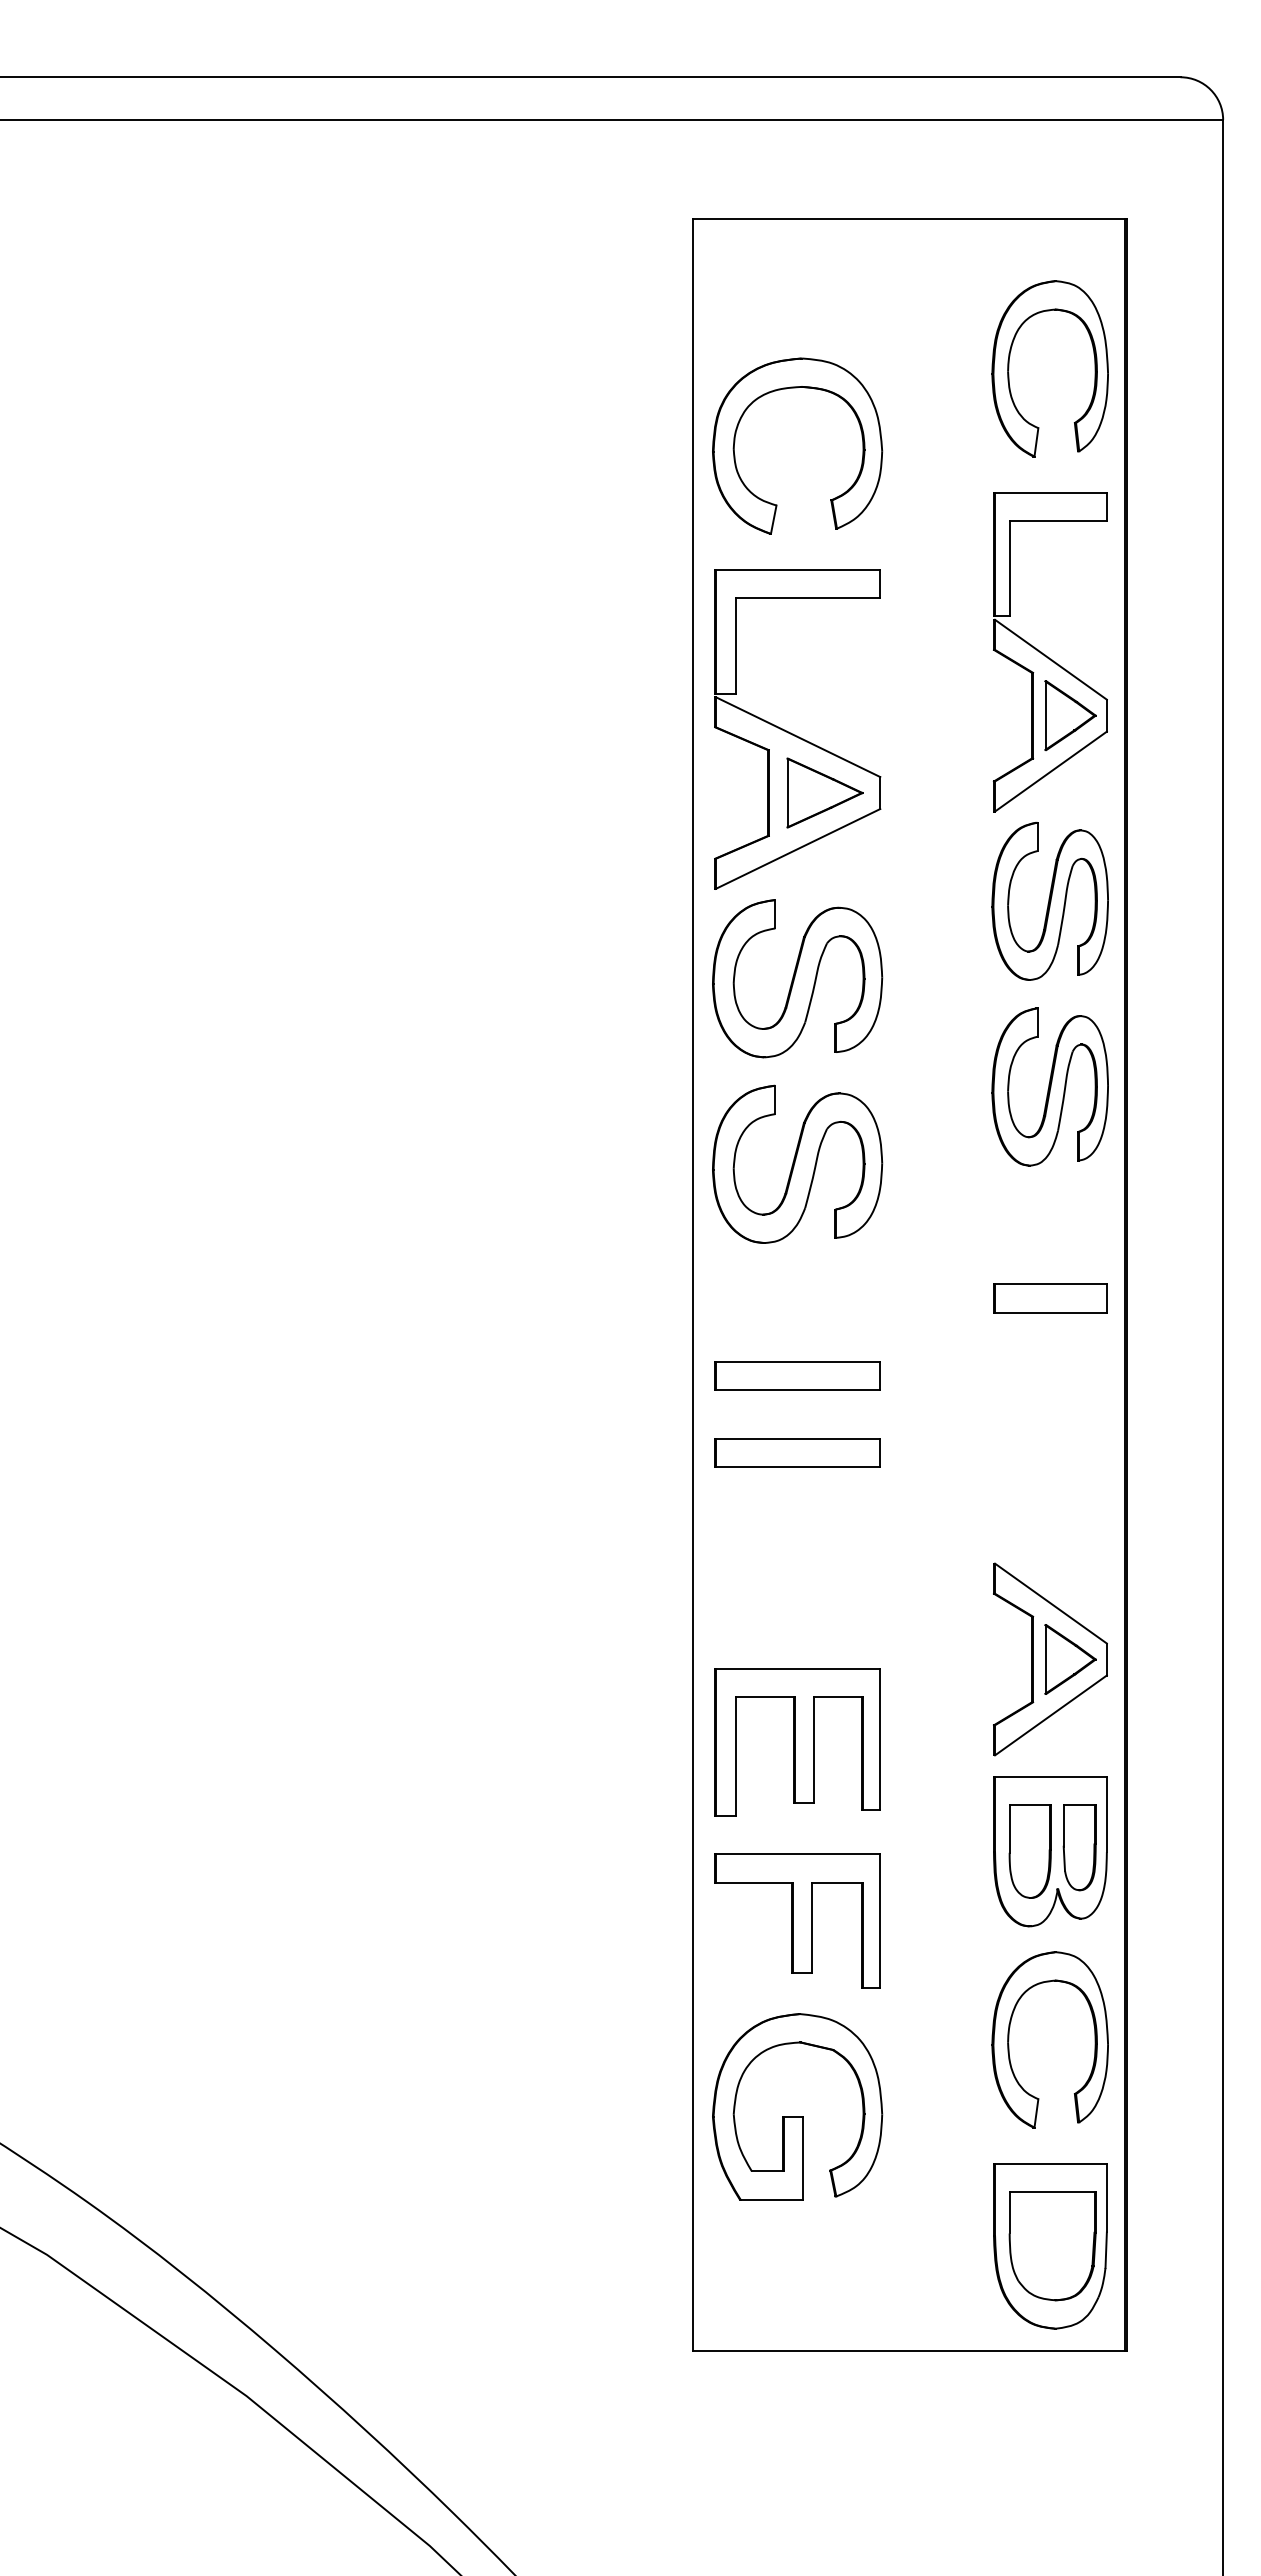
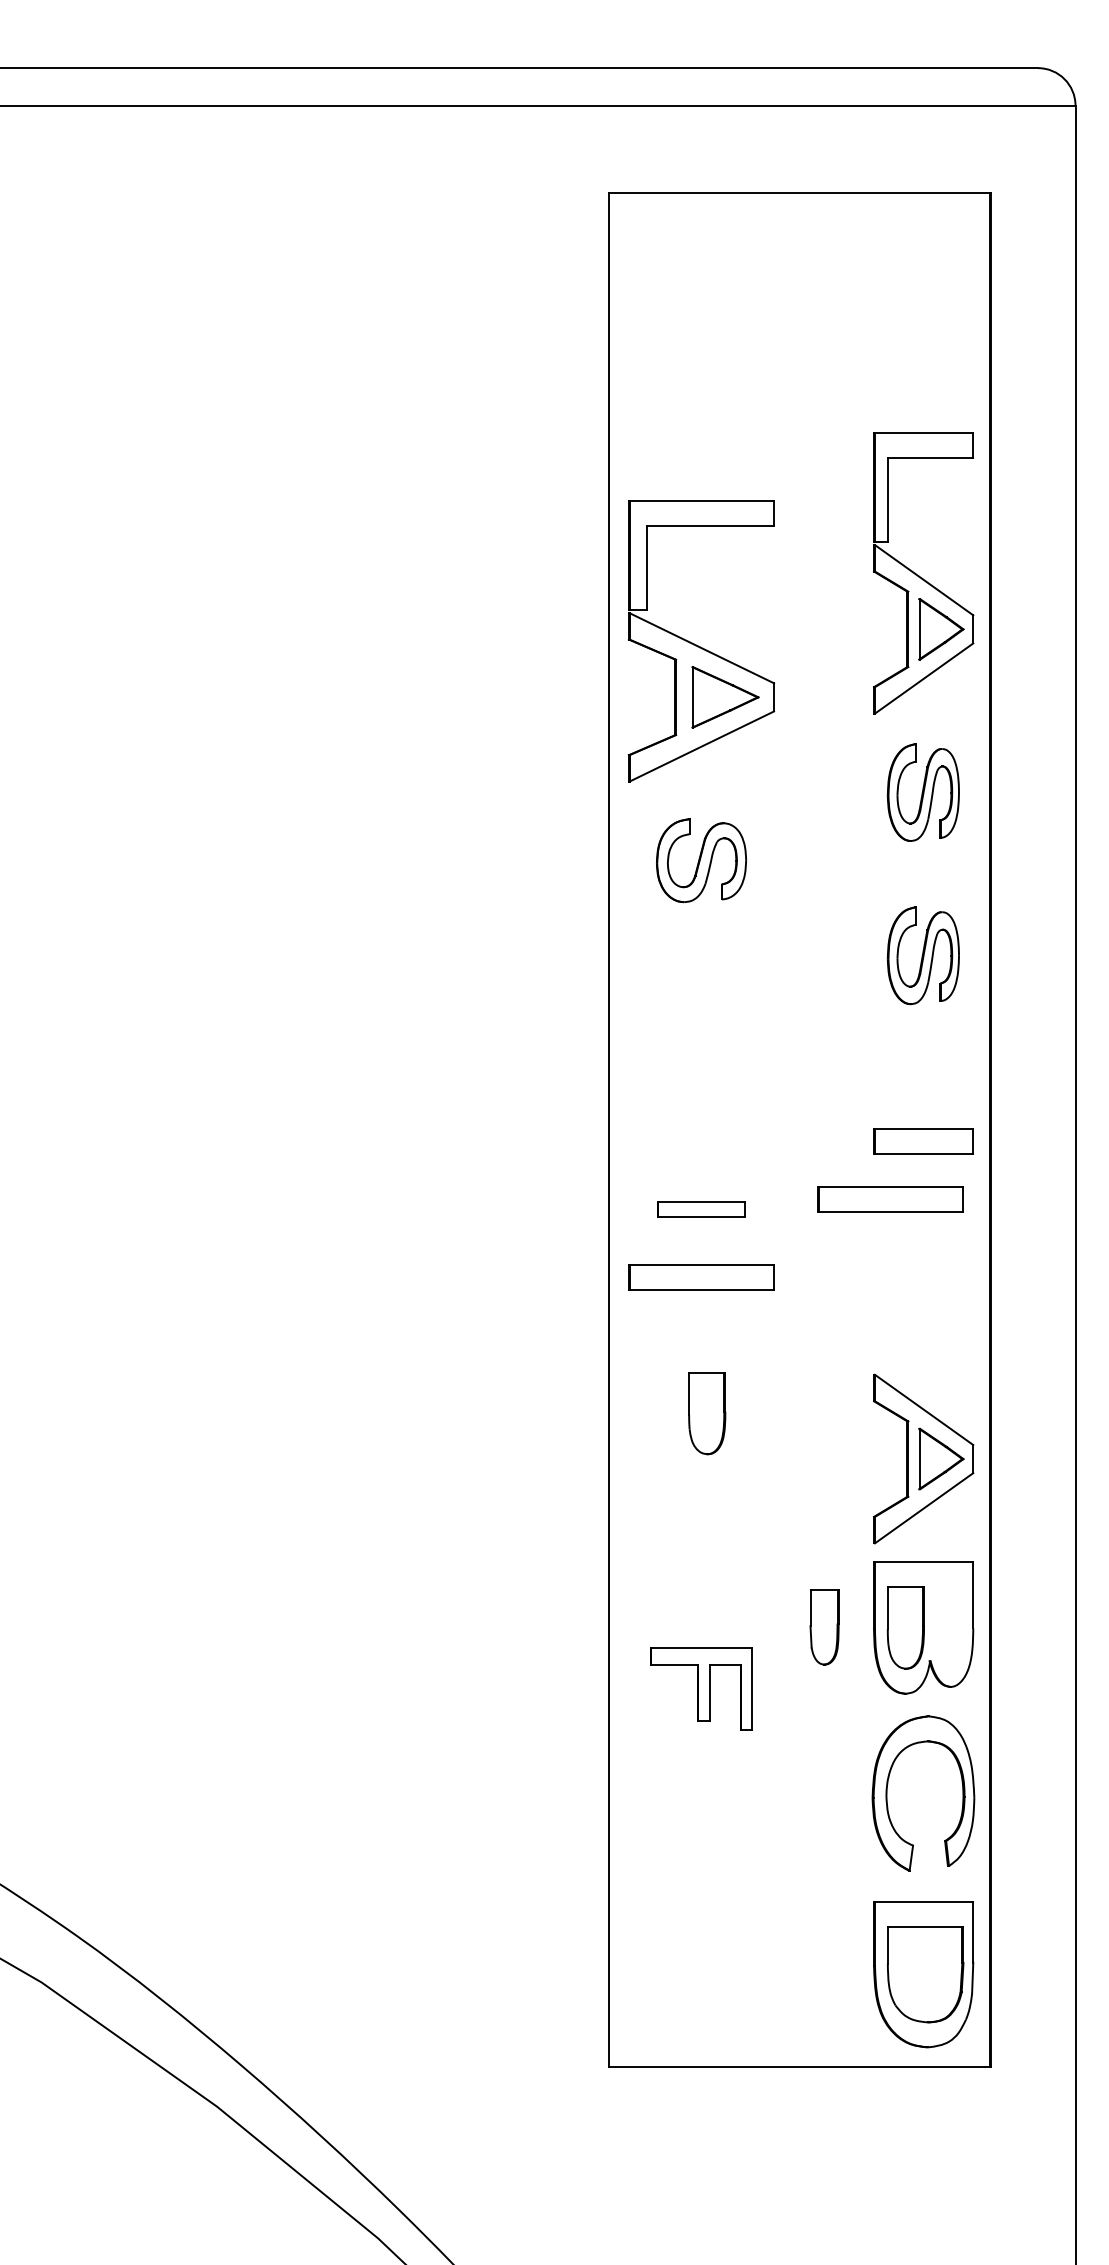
part: (1009, 368) -> (887, 324), removed
part: (797, 388) -> (701, 341), removed
part: (1049, 901) -> (922, 792), size x0.7
part: (797, 978) -> (701, 860), size x0.6
part: (1049, 1086) -> (922, 955), size x0.7
part: (797, 1163) -> (701, 1023), removed
part: (1012, 1363) -> (890, 1198), added
part: (797, 1375) -> (701, 1209), size x0.6
part: (803, 1607) -> (706, 1413), added
part: (797, 1742) -> (701, 1532), removed
part: (1079, 1847) -> (824, 1626), moved
part: (797, 1920) -> (701, 1688), size x0.7
part: (797, 2116) -> (701, 1860), removed

